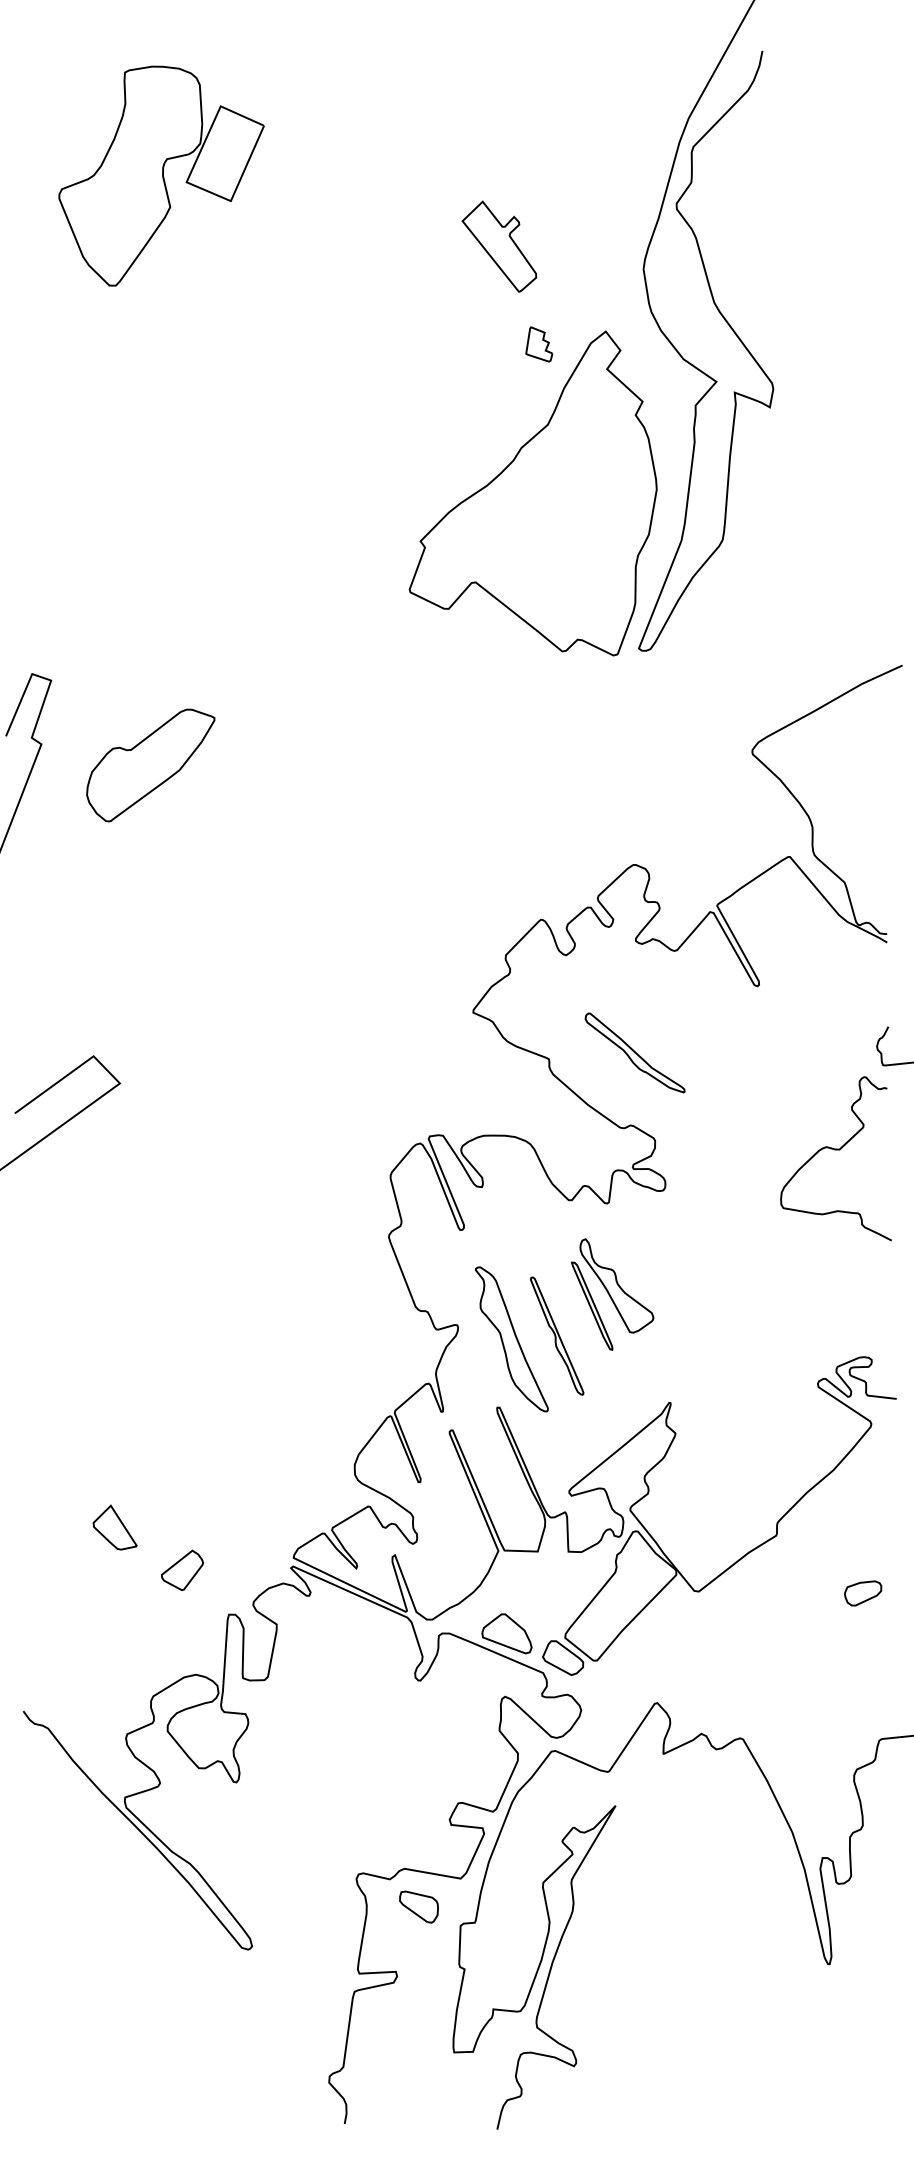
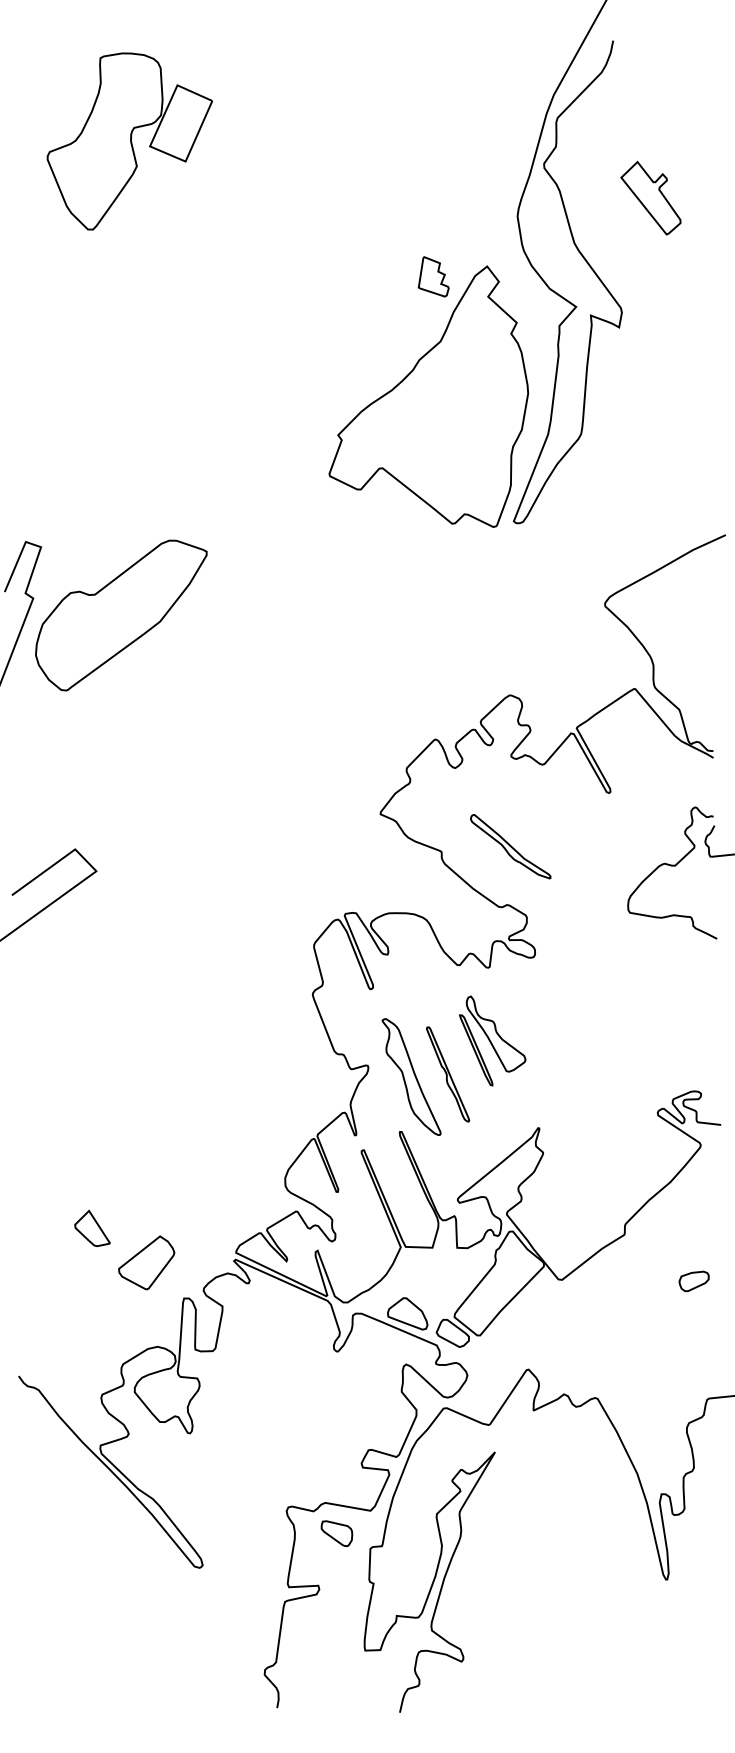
part: (499, 246) -> (651, 198), moved
part: (538, 344) -> (433, 276), size x1.43
part: (150, 765) -> (120, 615), size x1.67
curve: (835, 1150) -> (671, 866), moved
part: (182, 1570) -> (146, 1262), size x1.67

